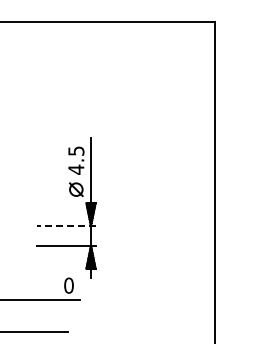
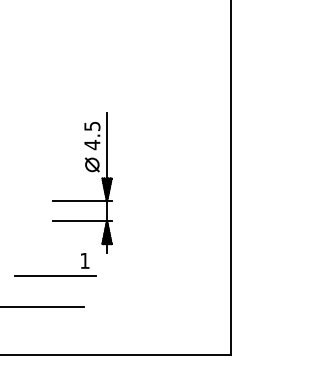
line: (65, 226) -> (81, 201), dashed -> solid
text: (68, 285) -> (84, 260), 0 -> 1

